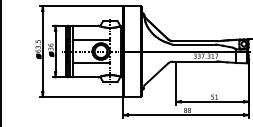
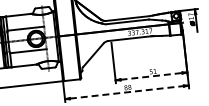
line: (212, 101) -> (151, 76), solid -> dashed
line: (186, 115) -> (127, 92), solid -> dashed

